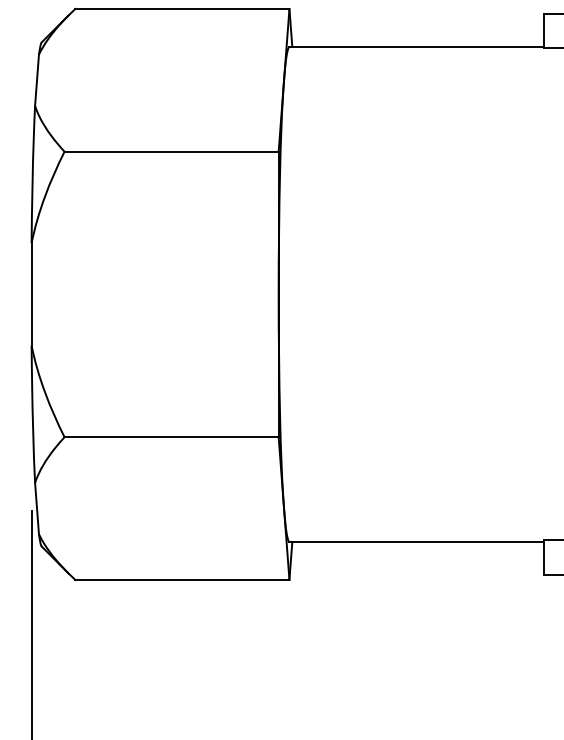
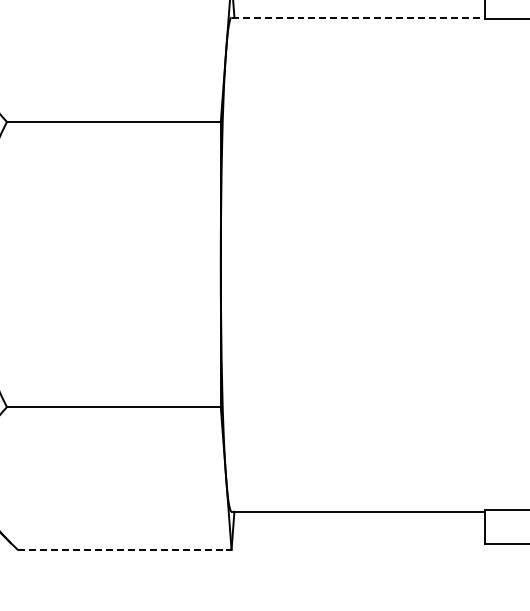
line: (417, 47) -> (359, 17), solid -> dashed
line: (182, 579) -> (124, 549), solid -> dashed

